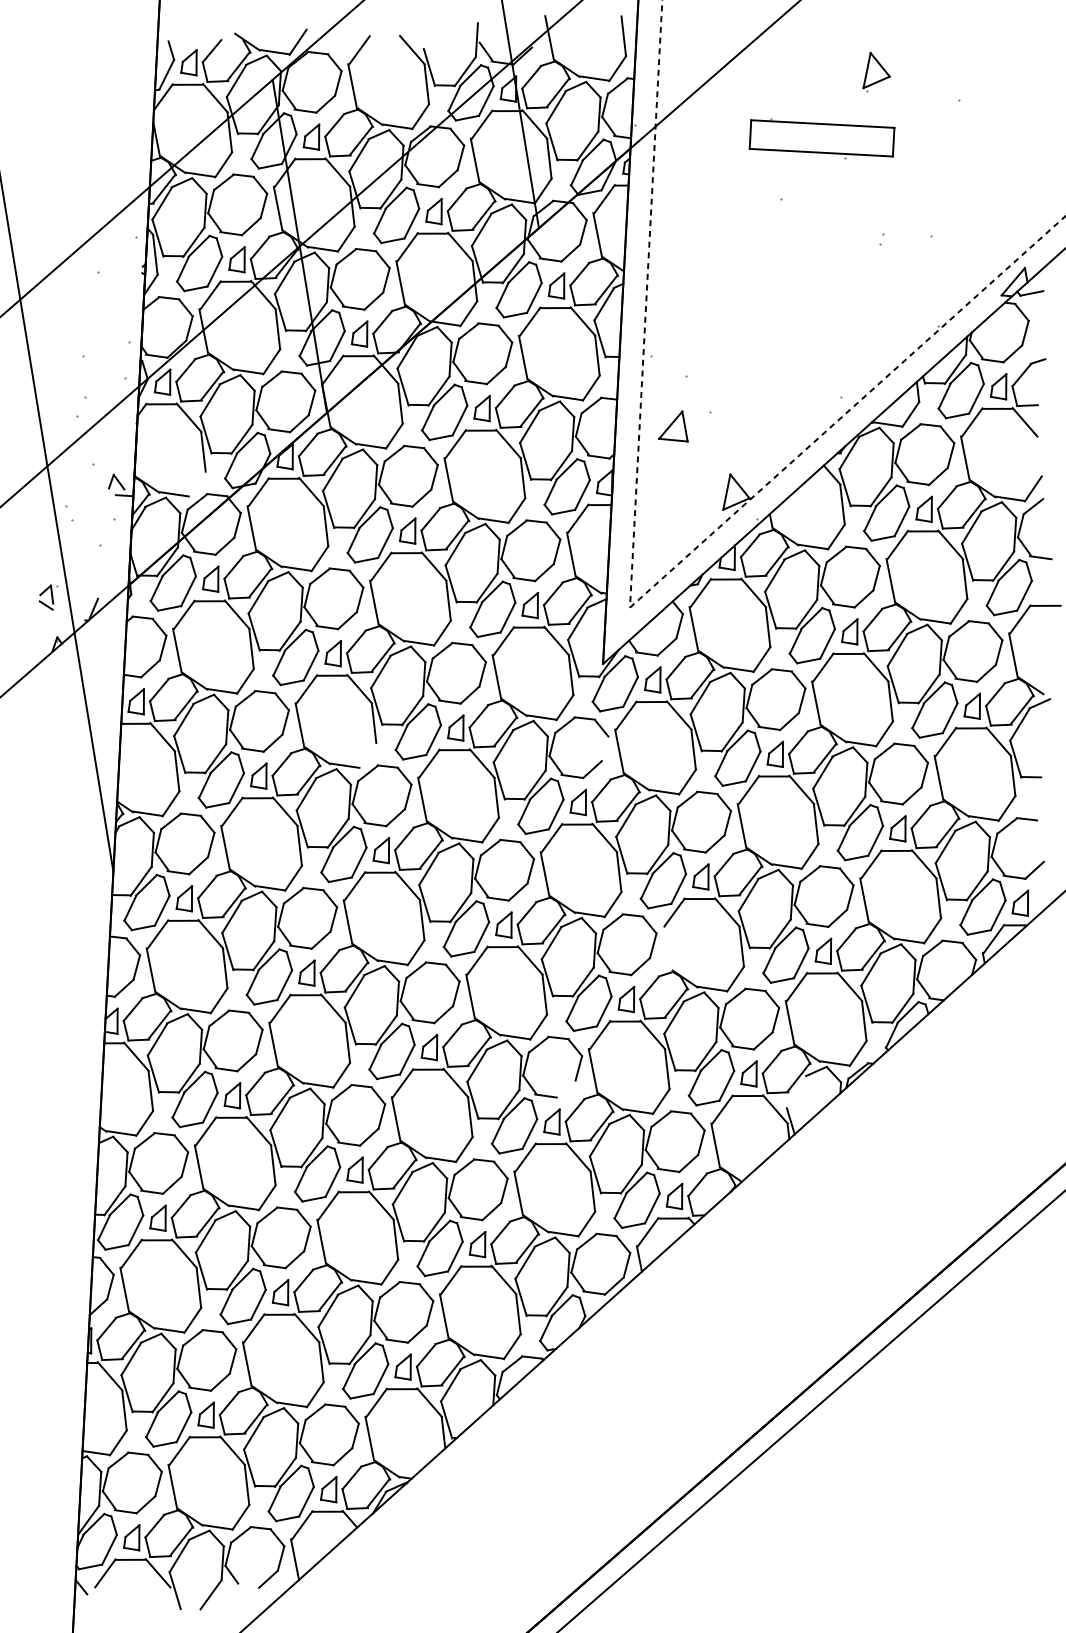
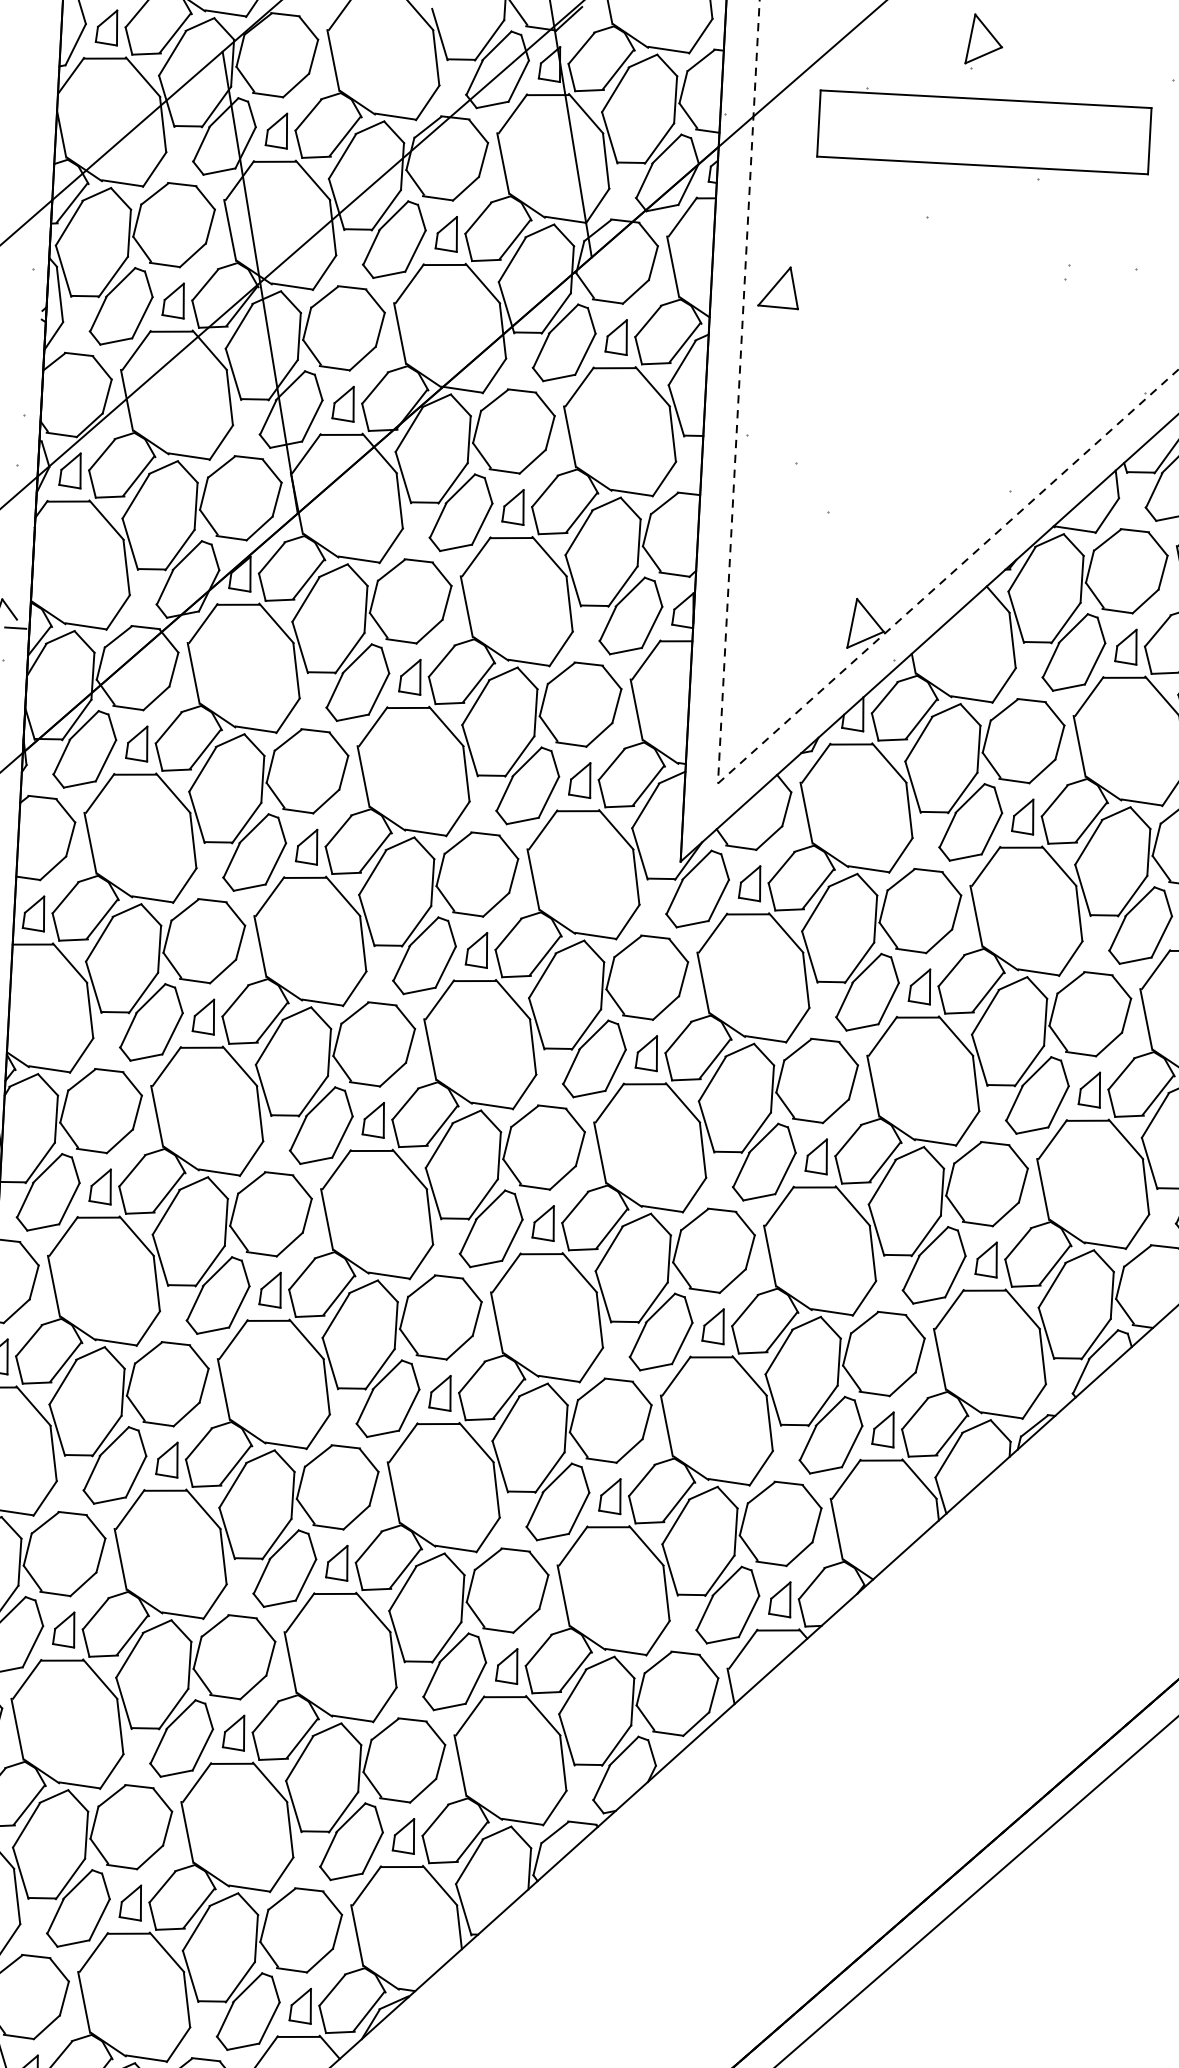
part: (876, 72) -> (983, 41), moved
part: (821, 138) -> (983, 133), size x1.67
part: (673, 426) -> (778, 288), moved
line: (196, 483) -> (116, 611), added
line: (604, 748) -> (682, 978), added
line: (367, 755) -> (354, 988), added
line: (667, 948) -> (769, 1256), added
line: (565, 1088) -> (628, 1450), added
line: (796, 1092) -> (948, 1455), added

